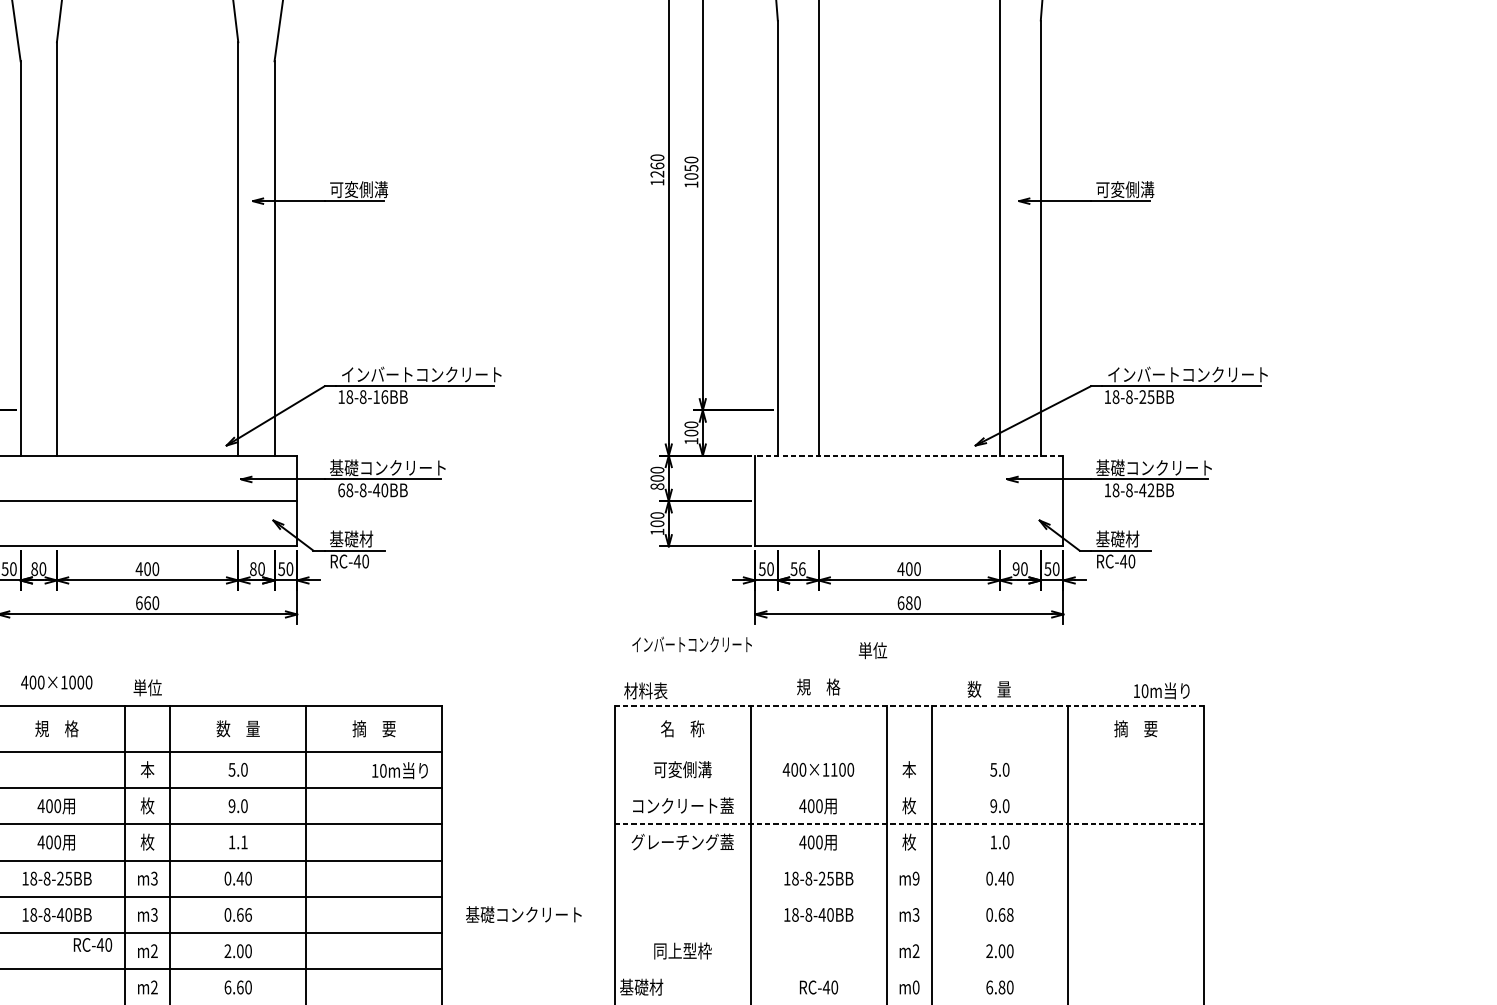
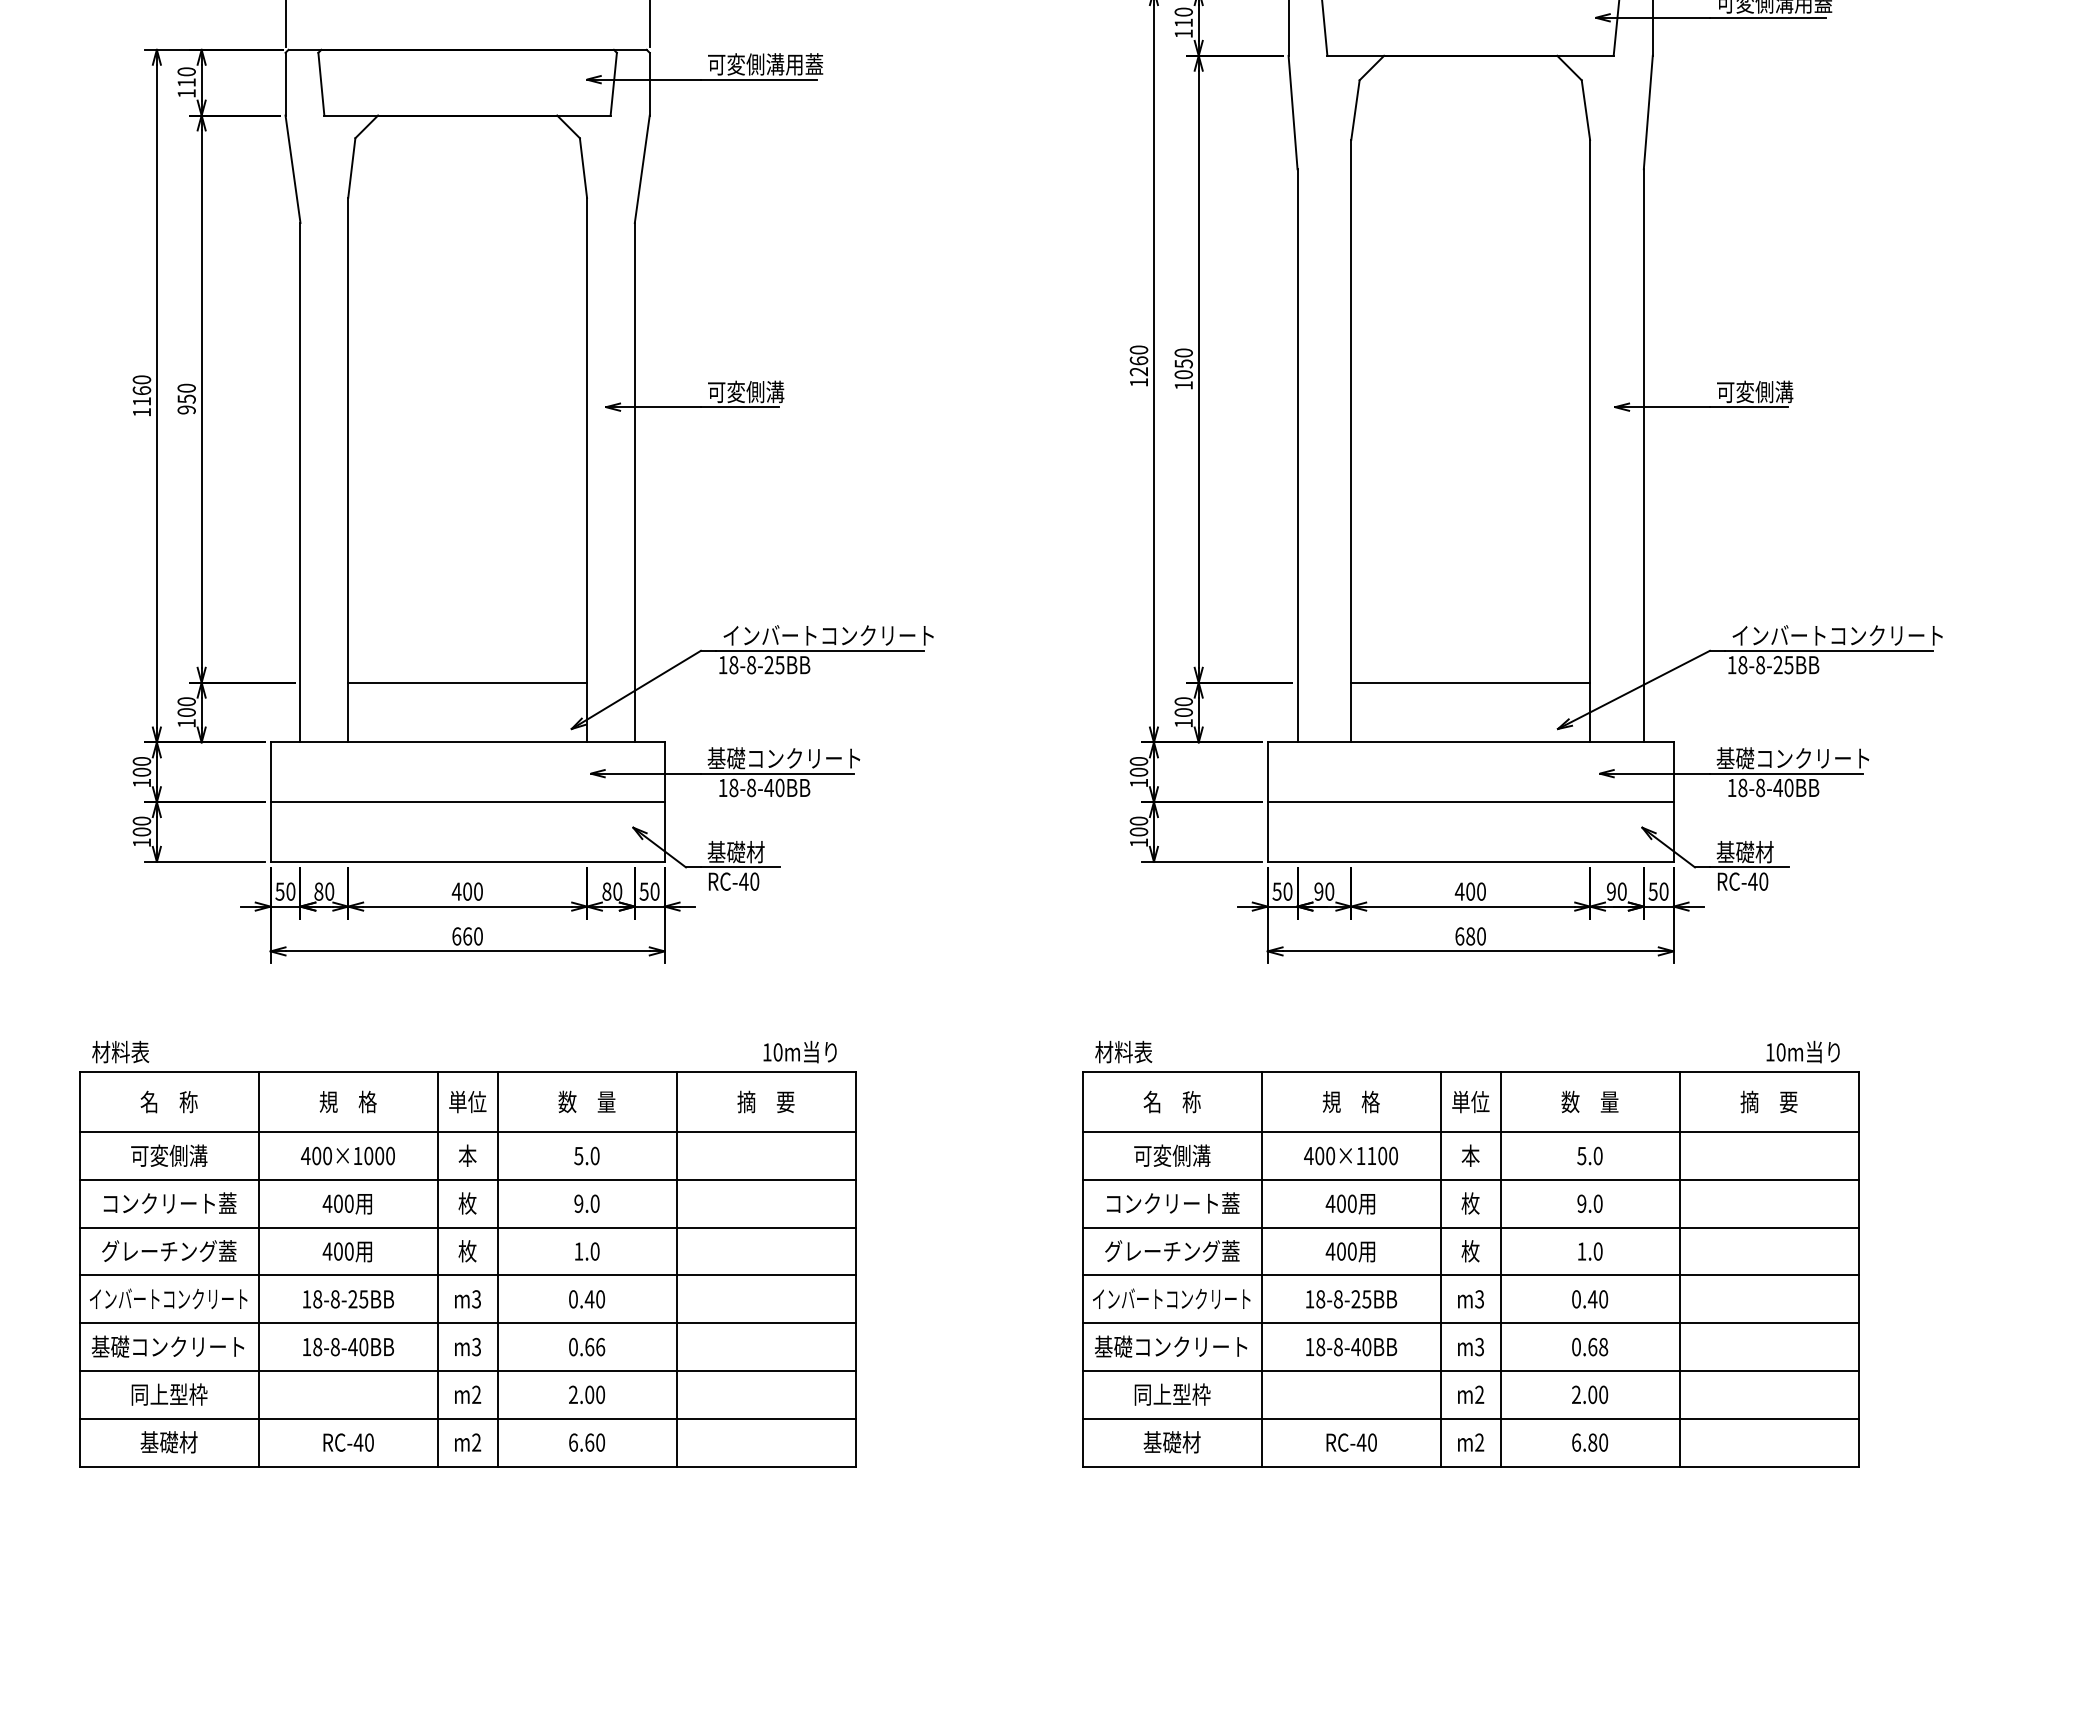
text: (380, 397) -> (774, 665), 18-8-16BB -> 18-8-25BB
line: (147, 410) -> (467, 682), added
line: (909, 410) -> (1470, 682), added
line: (909, 455) -> (1470, 742), dashed -> solid
text: (657, 486) -> (1138, 782), 800 -> 100
text: (341, 490) -> (722, 787), 68-8-40BB -> 18-8-40BB
text: (1150, 490) -> (1788, 788), 18-8-42BB -> 18-8-40BB
line: (909, 501) -> (1470, 802), added
text: (798, 568) -> (1324, 891), 56 -> 90
text: (691, 644) -> (1171, 1298), moved
text: (872, 650) -> (1470, 1102), moved
text: (56, 682) -> (347, 1155), moved
text: (818, 686) -> (1350, 1101), moved
text: (147, 688) -> (467, 1102), moved
text: (988, 688) -> (1589, 1101), moved
line: (909, 706) -> (1471, 1072), dashed -> solid
line: (909, 751) -> (1470, 1132), added
text: (399, 770) -> (799, 1051), moved
line: (909, 787) -> (1470, 1179), added
line: (909, 824) -> (1471, 1227), dashed -> solid
text: (243, 842) -> (594, 1251), 1.1 -> 1.0
line: (909, 860) -> (1470, 1275), added
text: (916, 878) -> (1479, 1299), m9 -> m3
line: (909, 897) -> (1470, 1323), added
text: (524, 914) -> (1171, 1346), moved
line: (909, 933) -> (1470, 1371), added
text: (92, 944) -> (348, 1442), moved
line: (909, 969) -> (1470, 1418), added
text: (641, 987) -> (1171, 1442), moved
text: (916, 987) -> (1479, 1442), m0 -> m2

